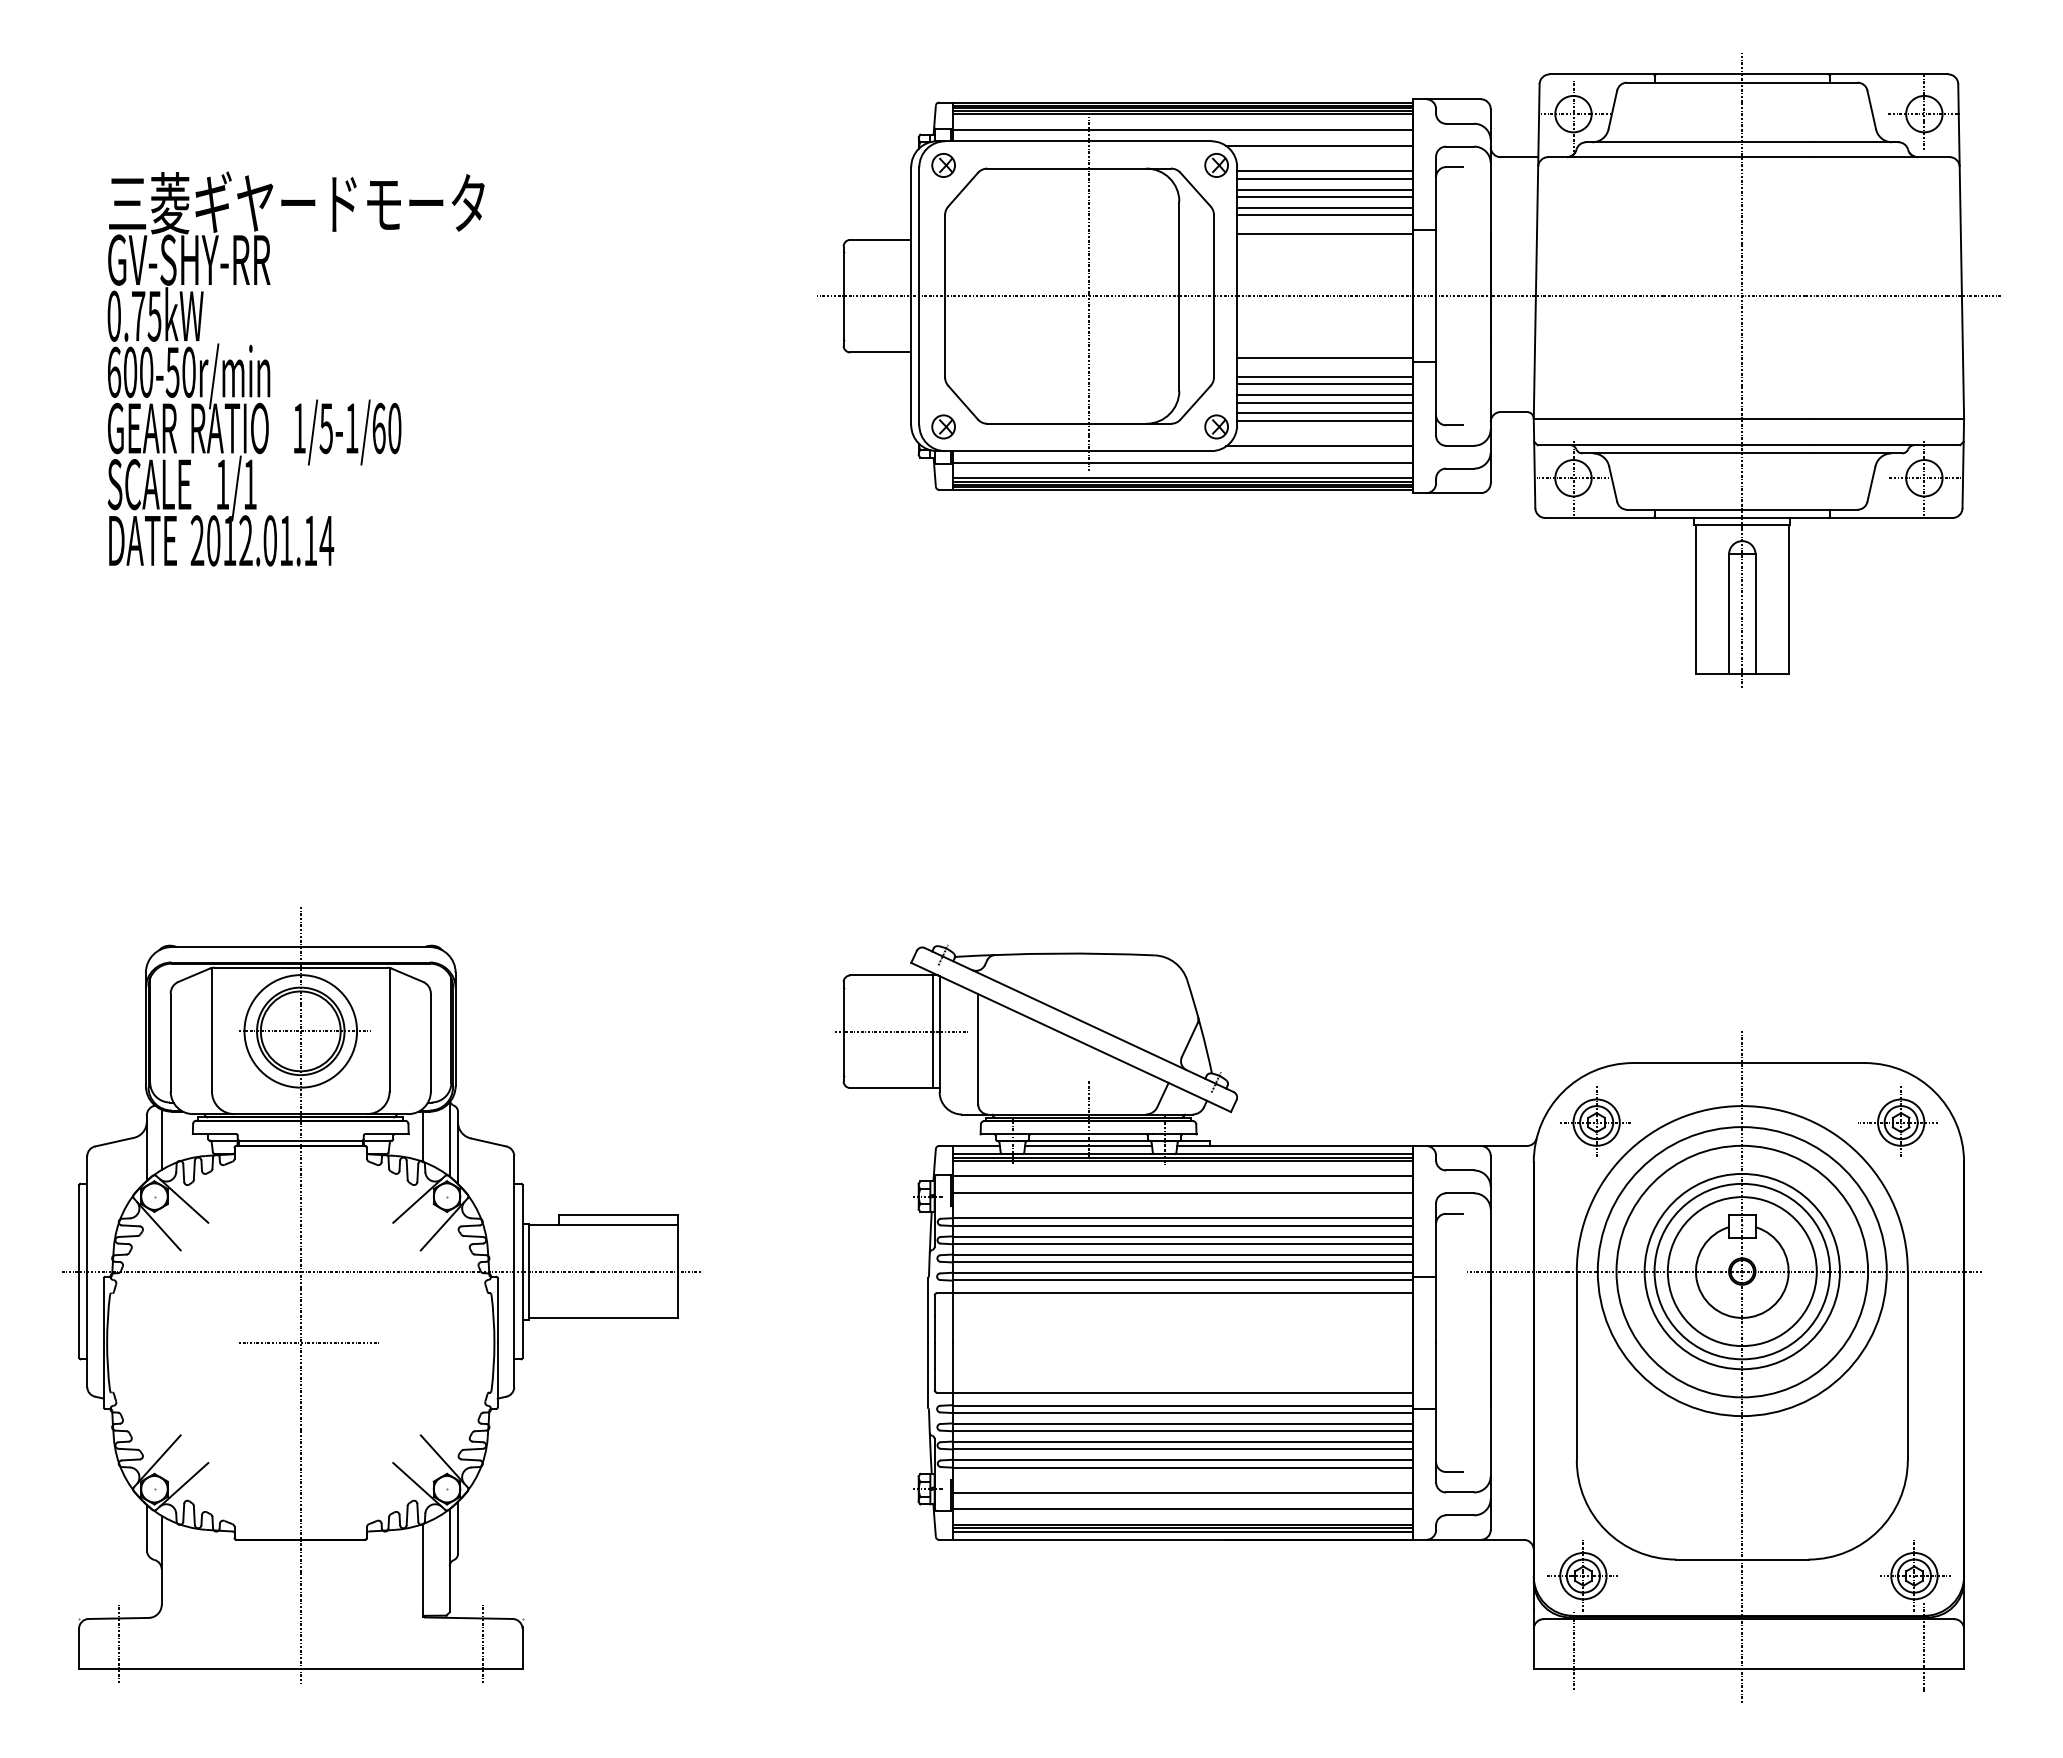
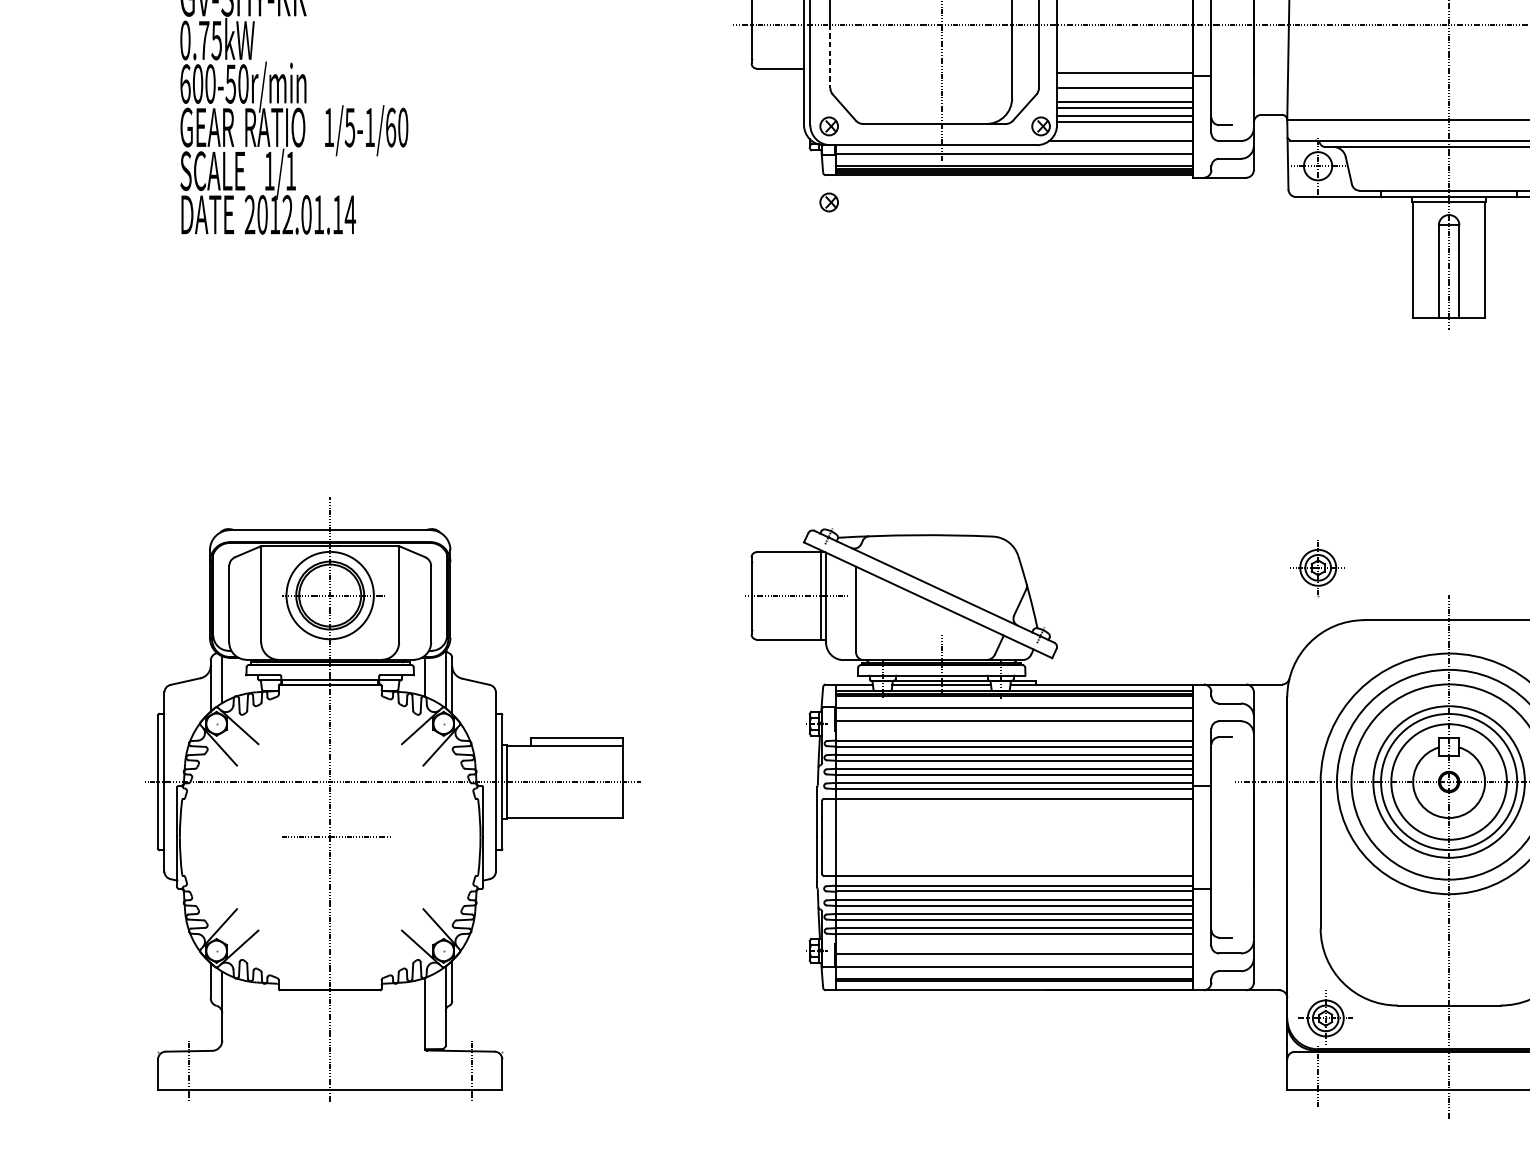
line: (945, 336) -> (830, 56), solid -> dashed
line: (1324, 384) -> (1124, 93), removed
part: (943, 524) -> (829, 202), added
part: (1595, 1121) -> (1317, 566), moved
line: (1182, 1531) -> (1014, 983), removed

